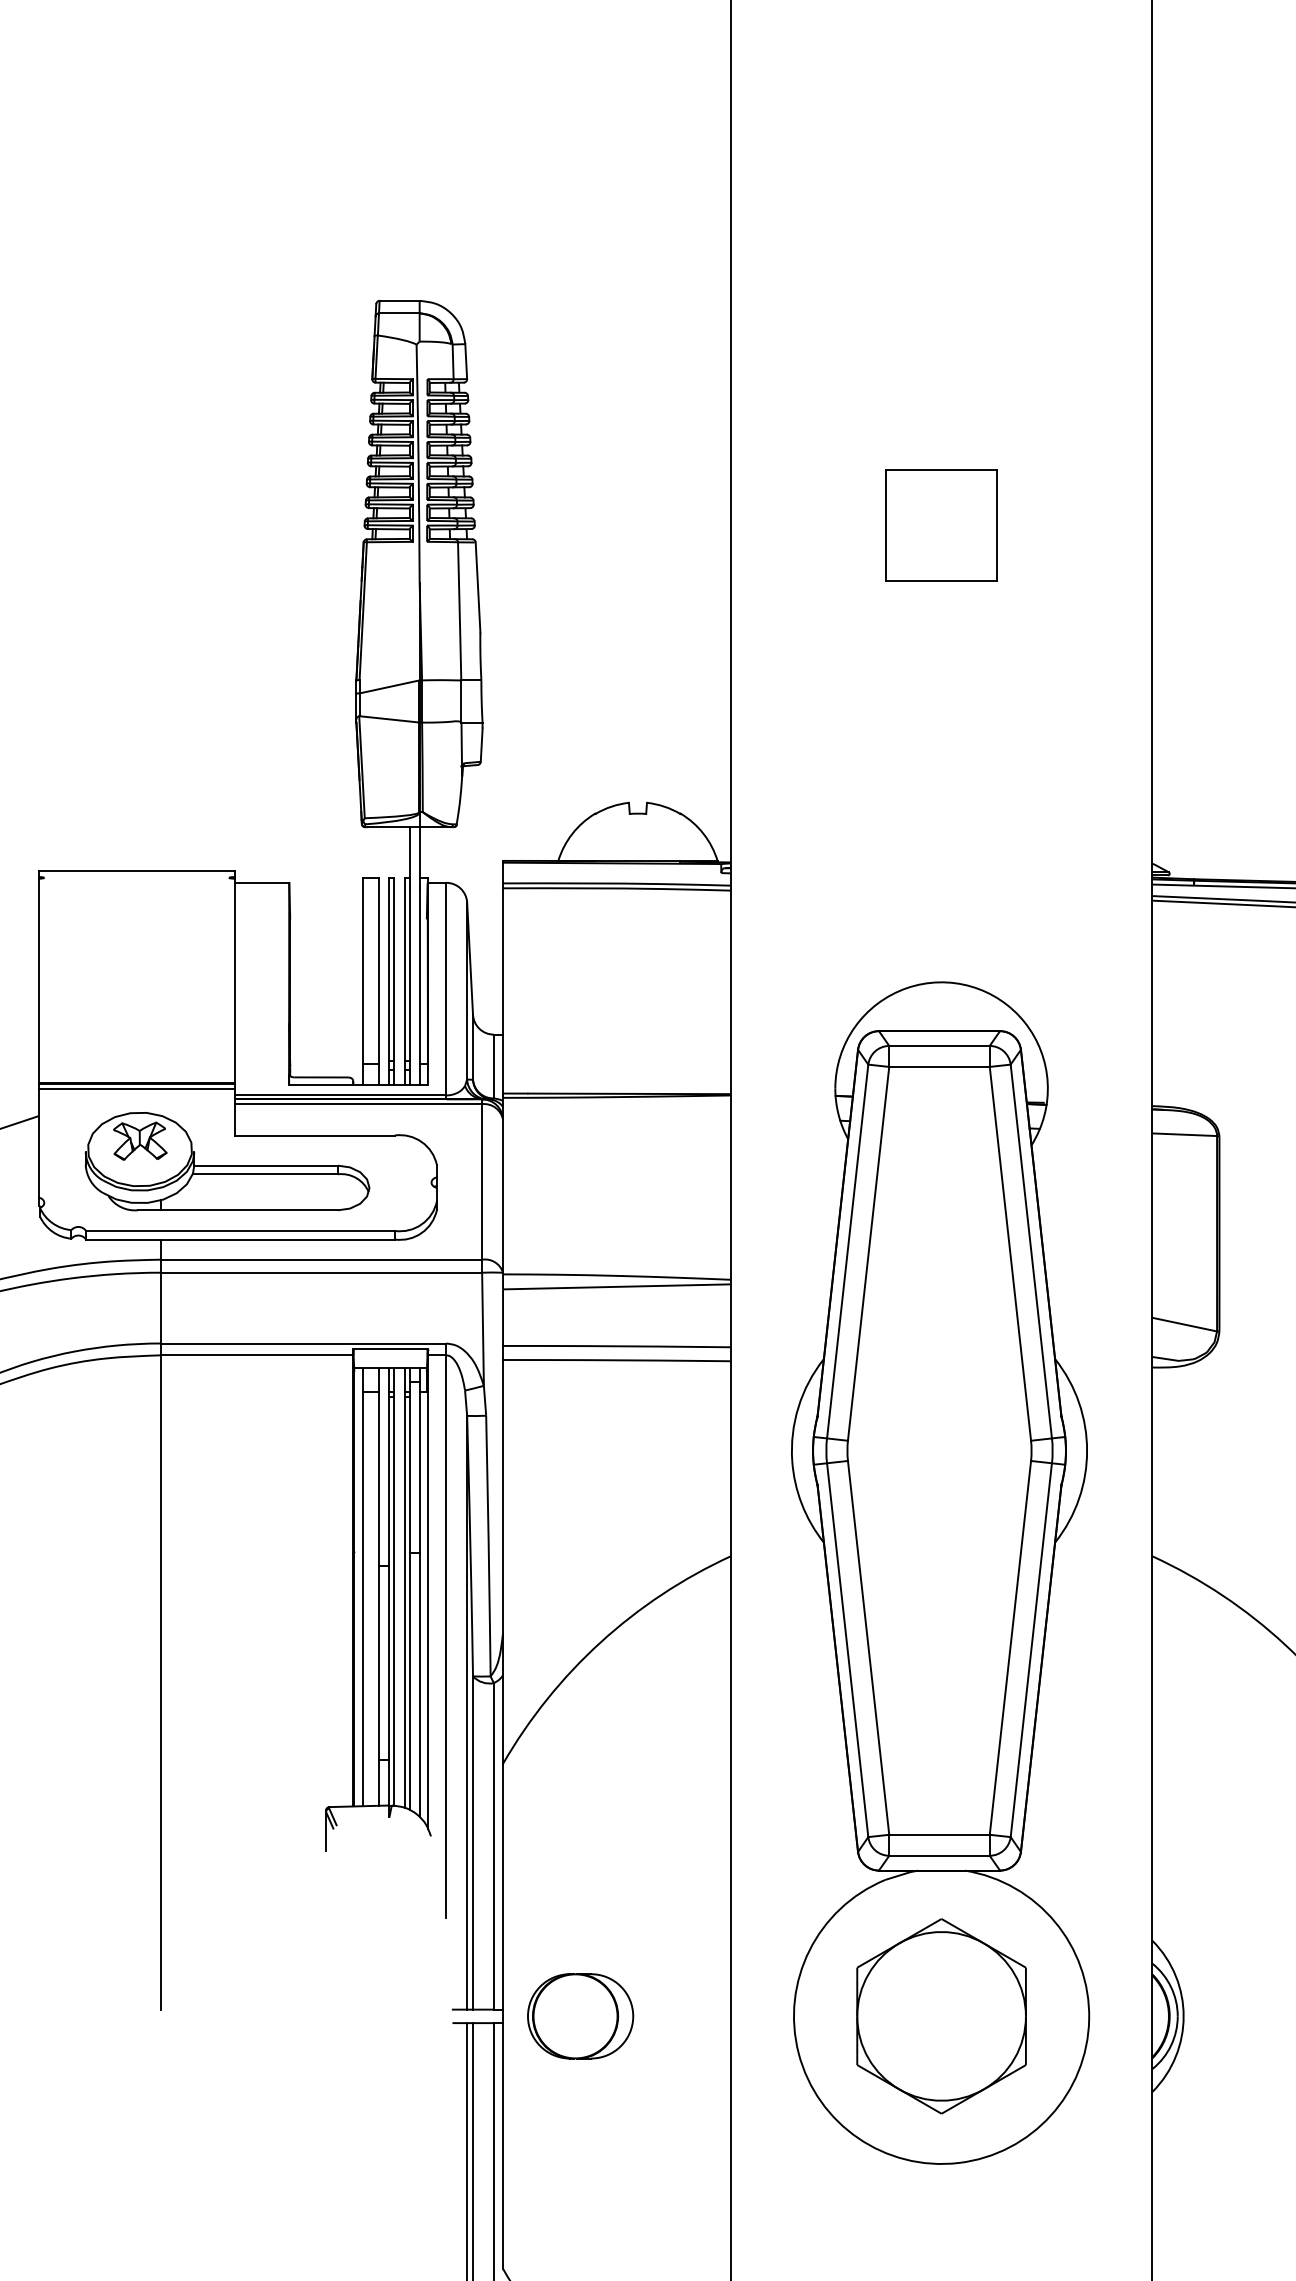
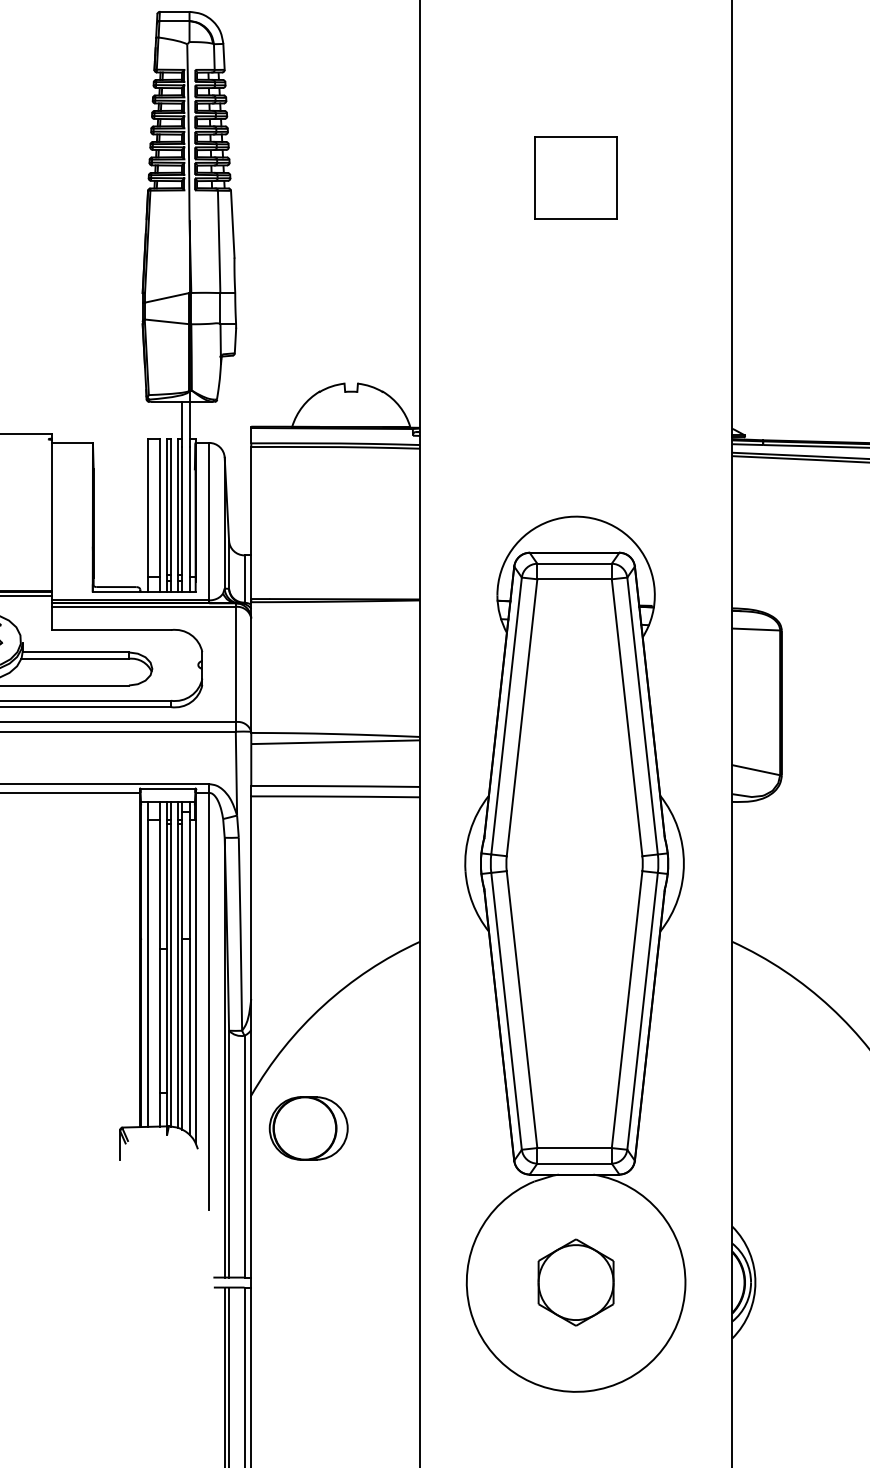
part: (580, 2016) -> (308, 1128), moved
part: (941, 2016) -> (576, 1282), size x0.6

